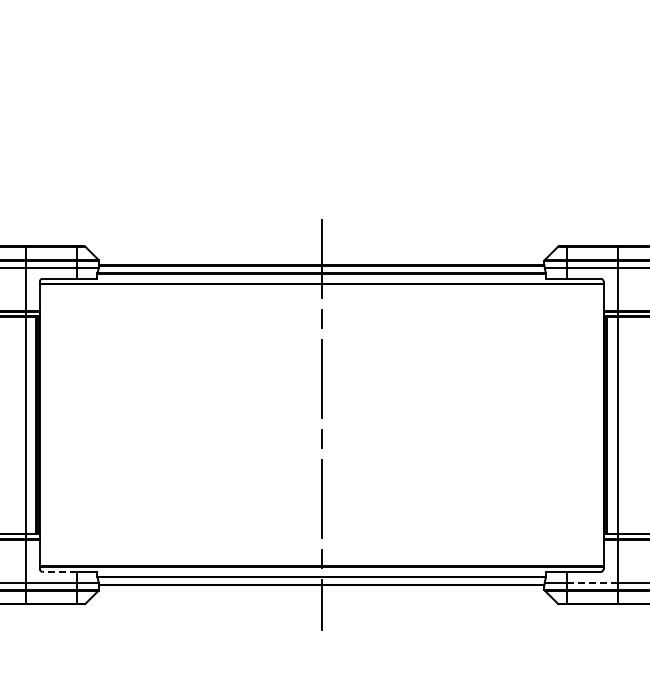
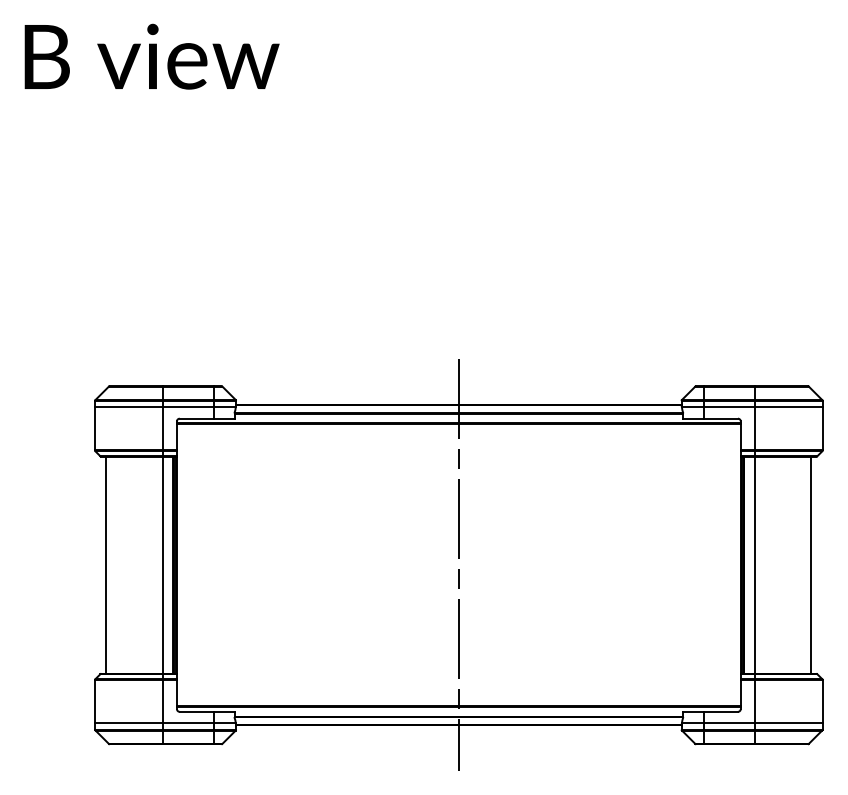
line: (59, 571) -> (196, 711), dashed -> solid
line: (592, 583) -> (729, 723), dashed -> solid

